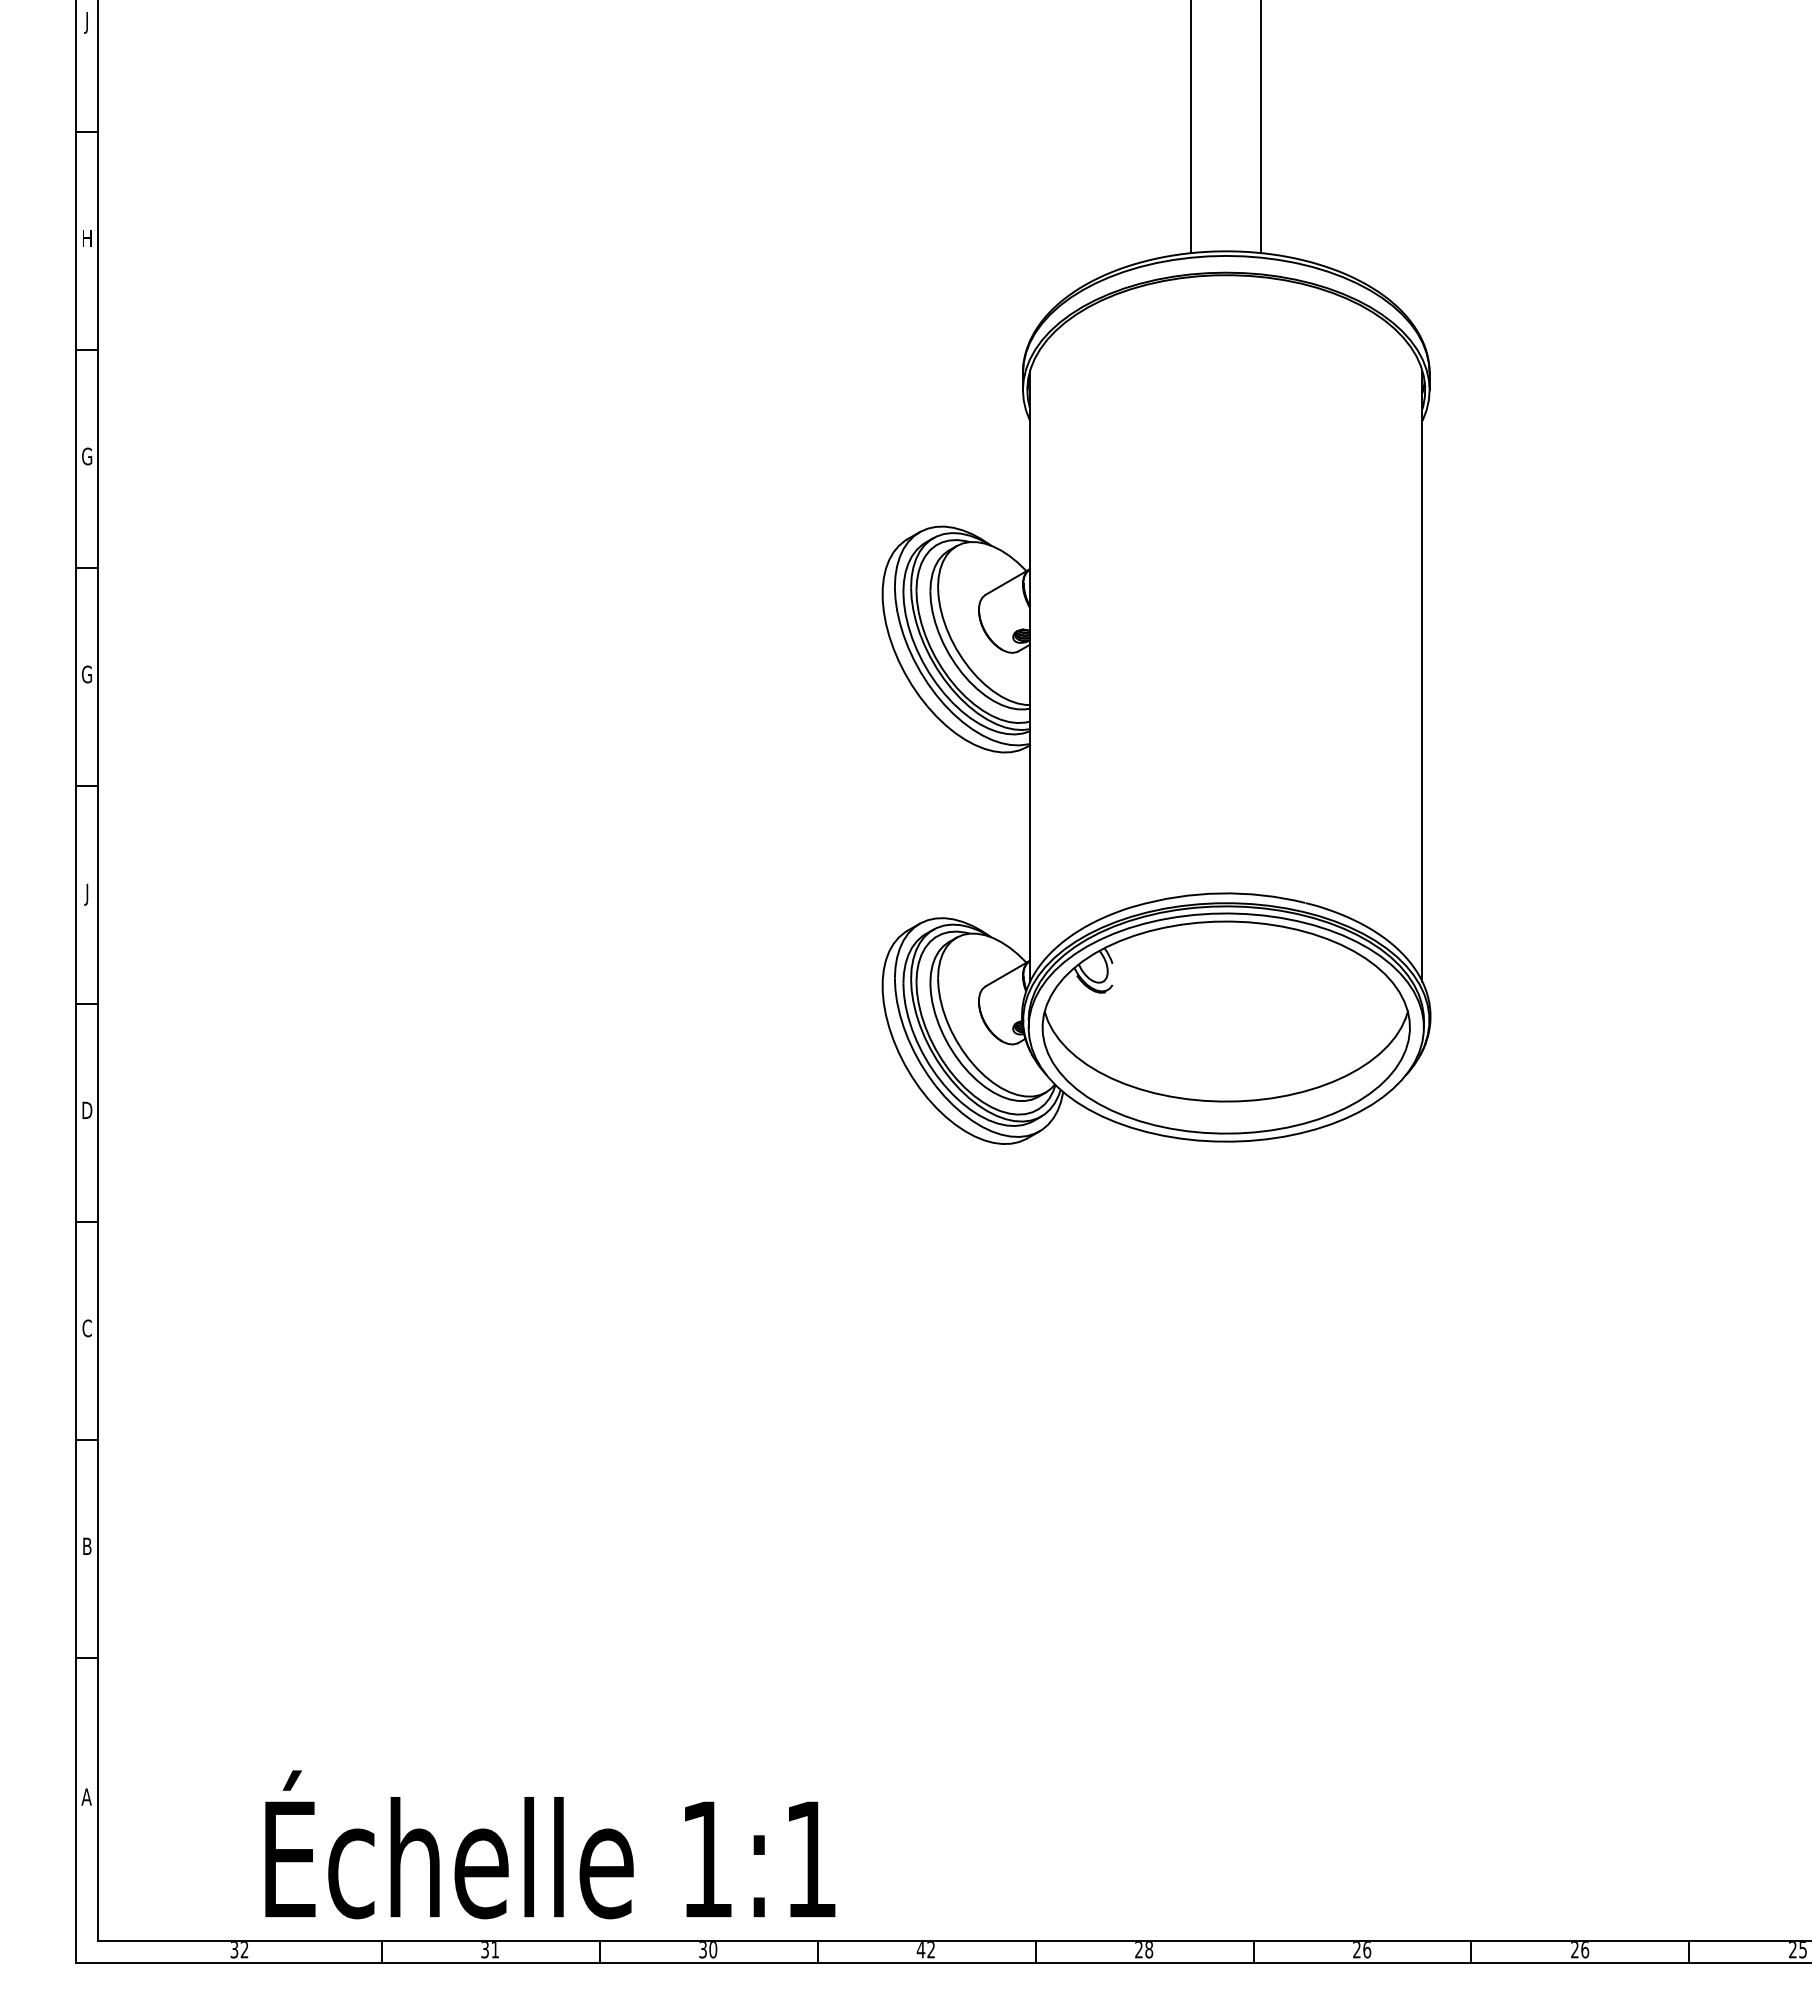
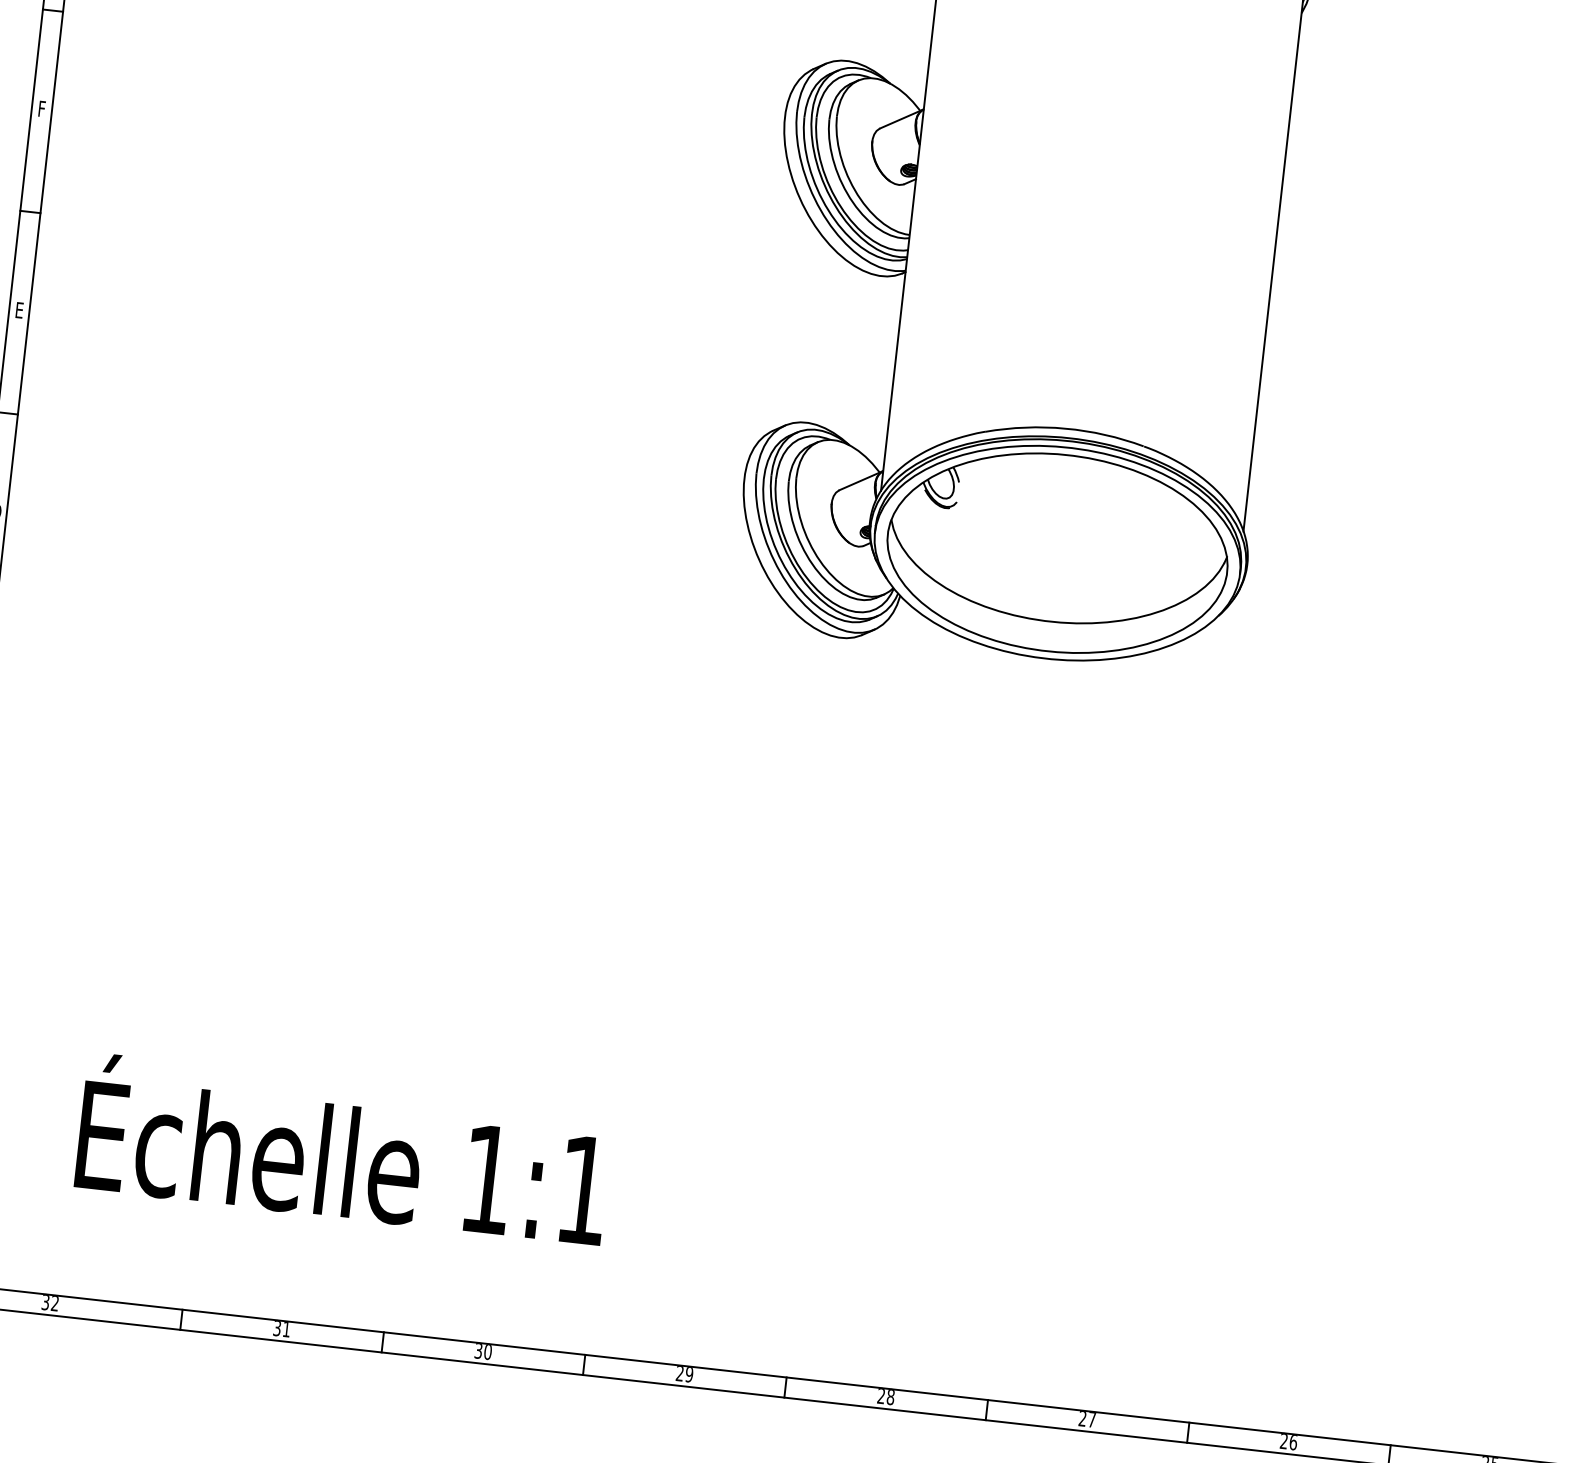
text: (86, 674) -> (41, 108), G -> F
text: (87, 894) -> (19, 312), J -> E
text: (550, 1844) -> (344, 1149), moved
text: (925, 1950) -> (684, 1374), 42 -> 29
text: (1367, 1950) -> (1092, 1420), 26 -> 27

